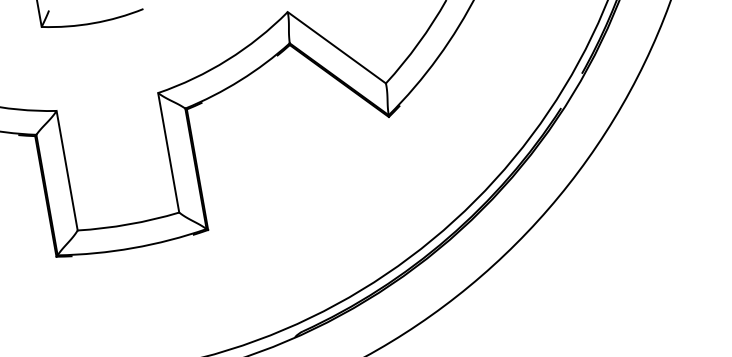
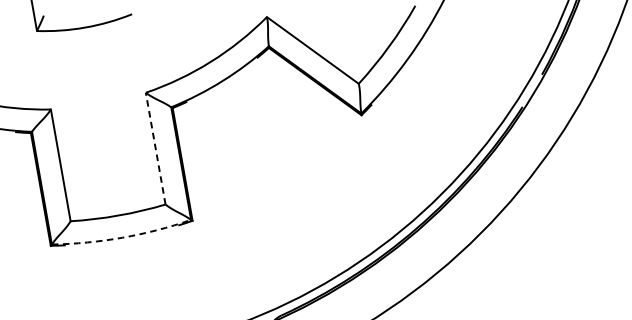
line: (168, 152) -> (155, 148), solid -> dashed
arc: (133, 248) -> (122, 238), solid -> dashed

